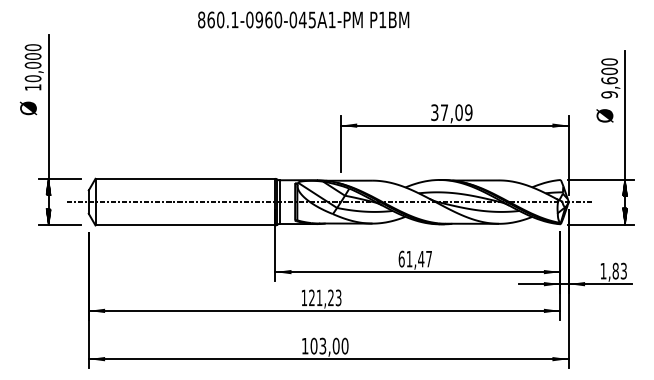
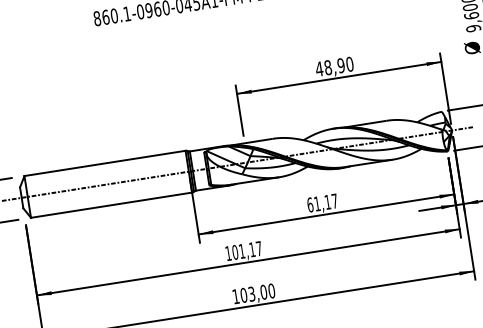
text: (451, 112) -> (334, 66), 37,09 -> 48,90
text: (421, 259) -> (328, 202), 61,47 -> 61,17
text: (325, 297) -> (247, 250), 121,23 -> 101,17

